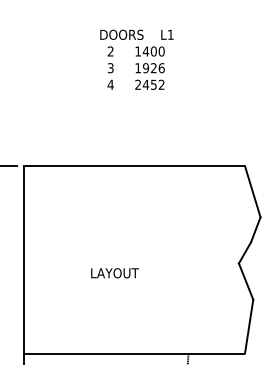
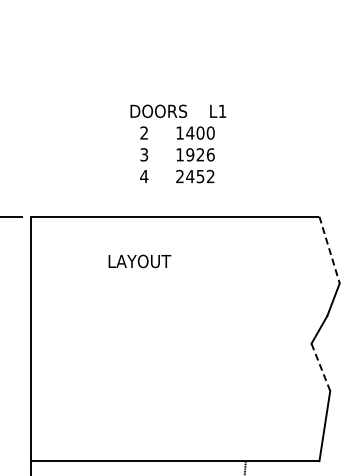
text: (137, 59) -> (178, 143), moved
line: (252, 192) -> (329, 250), solid -> dashed
text: (114, 273) -> (139, 261), moved
line: (246, 281) -> (321, 367), solid -> dashed

